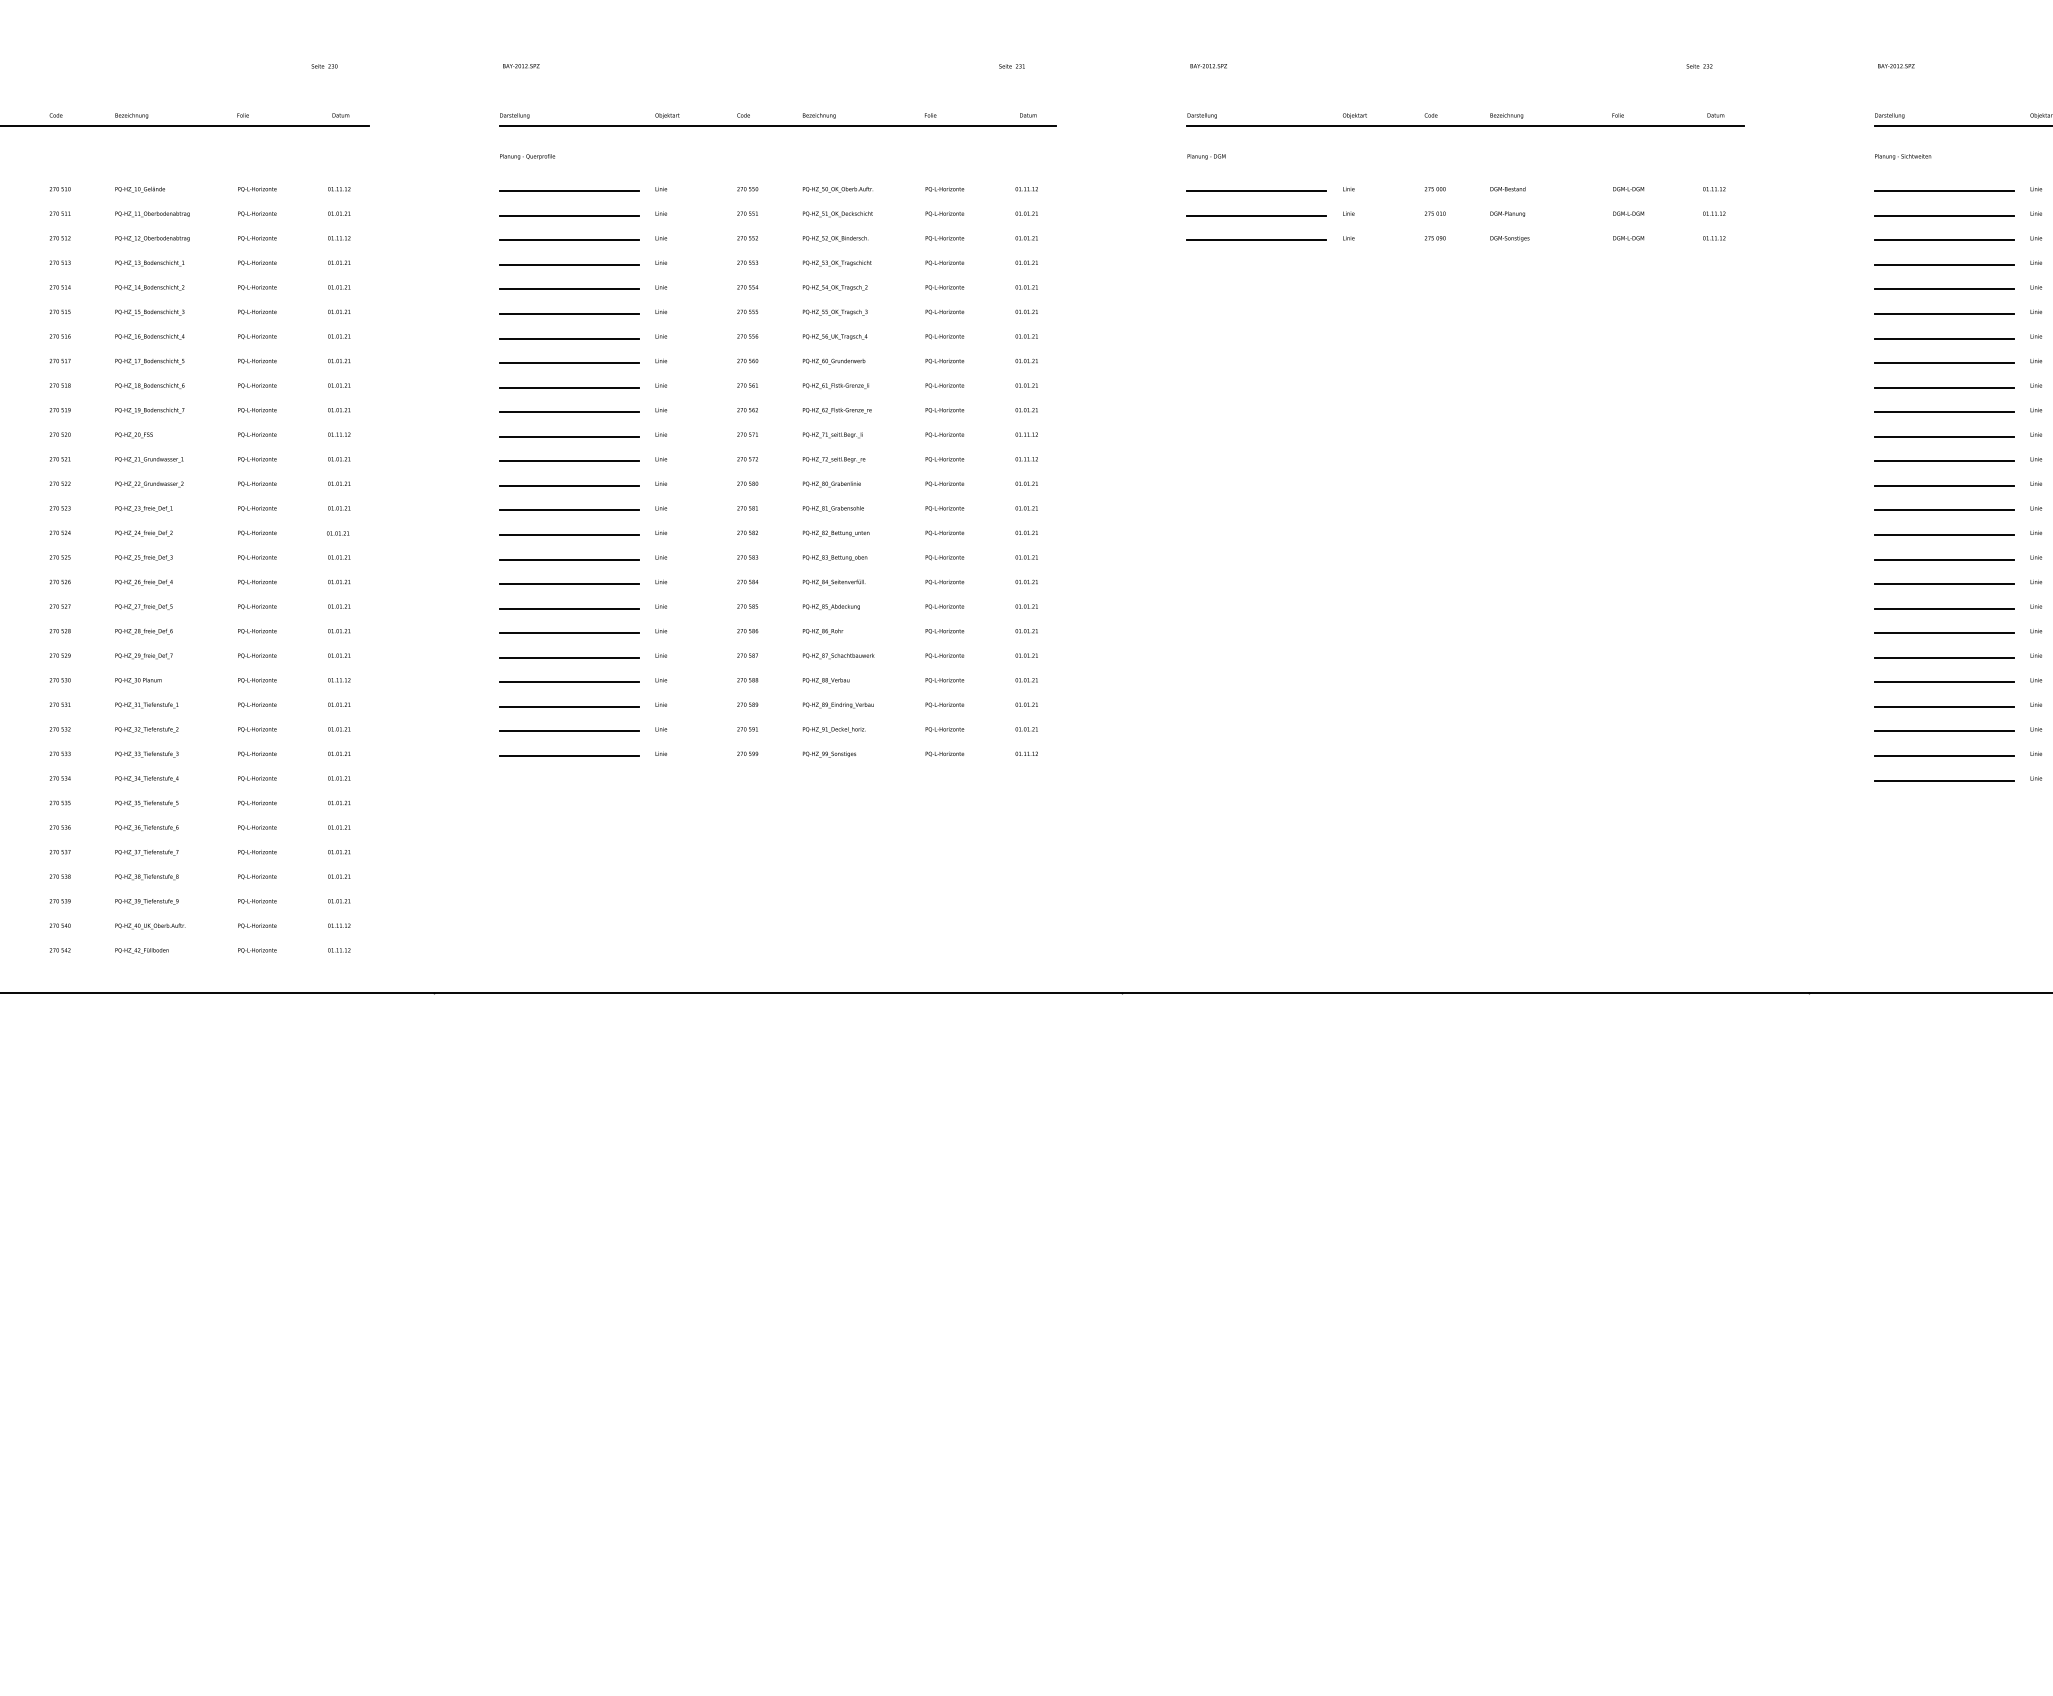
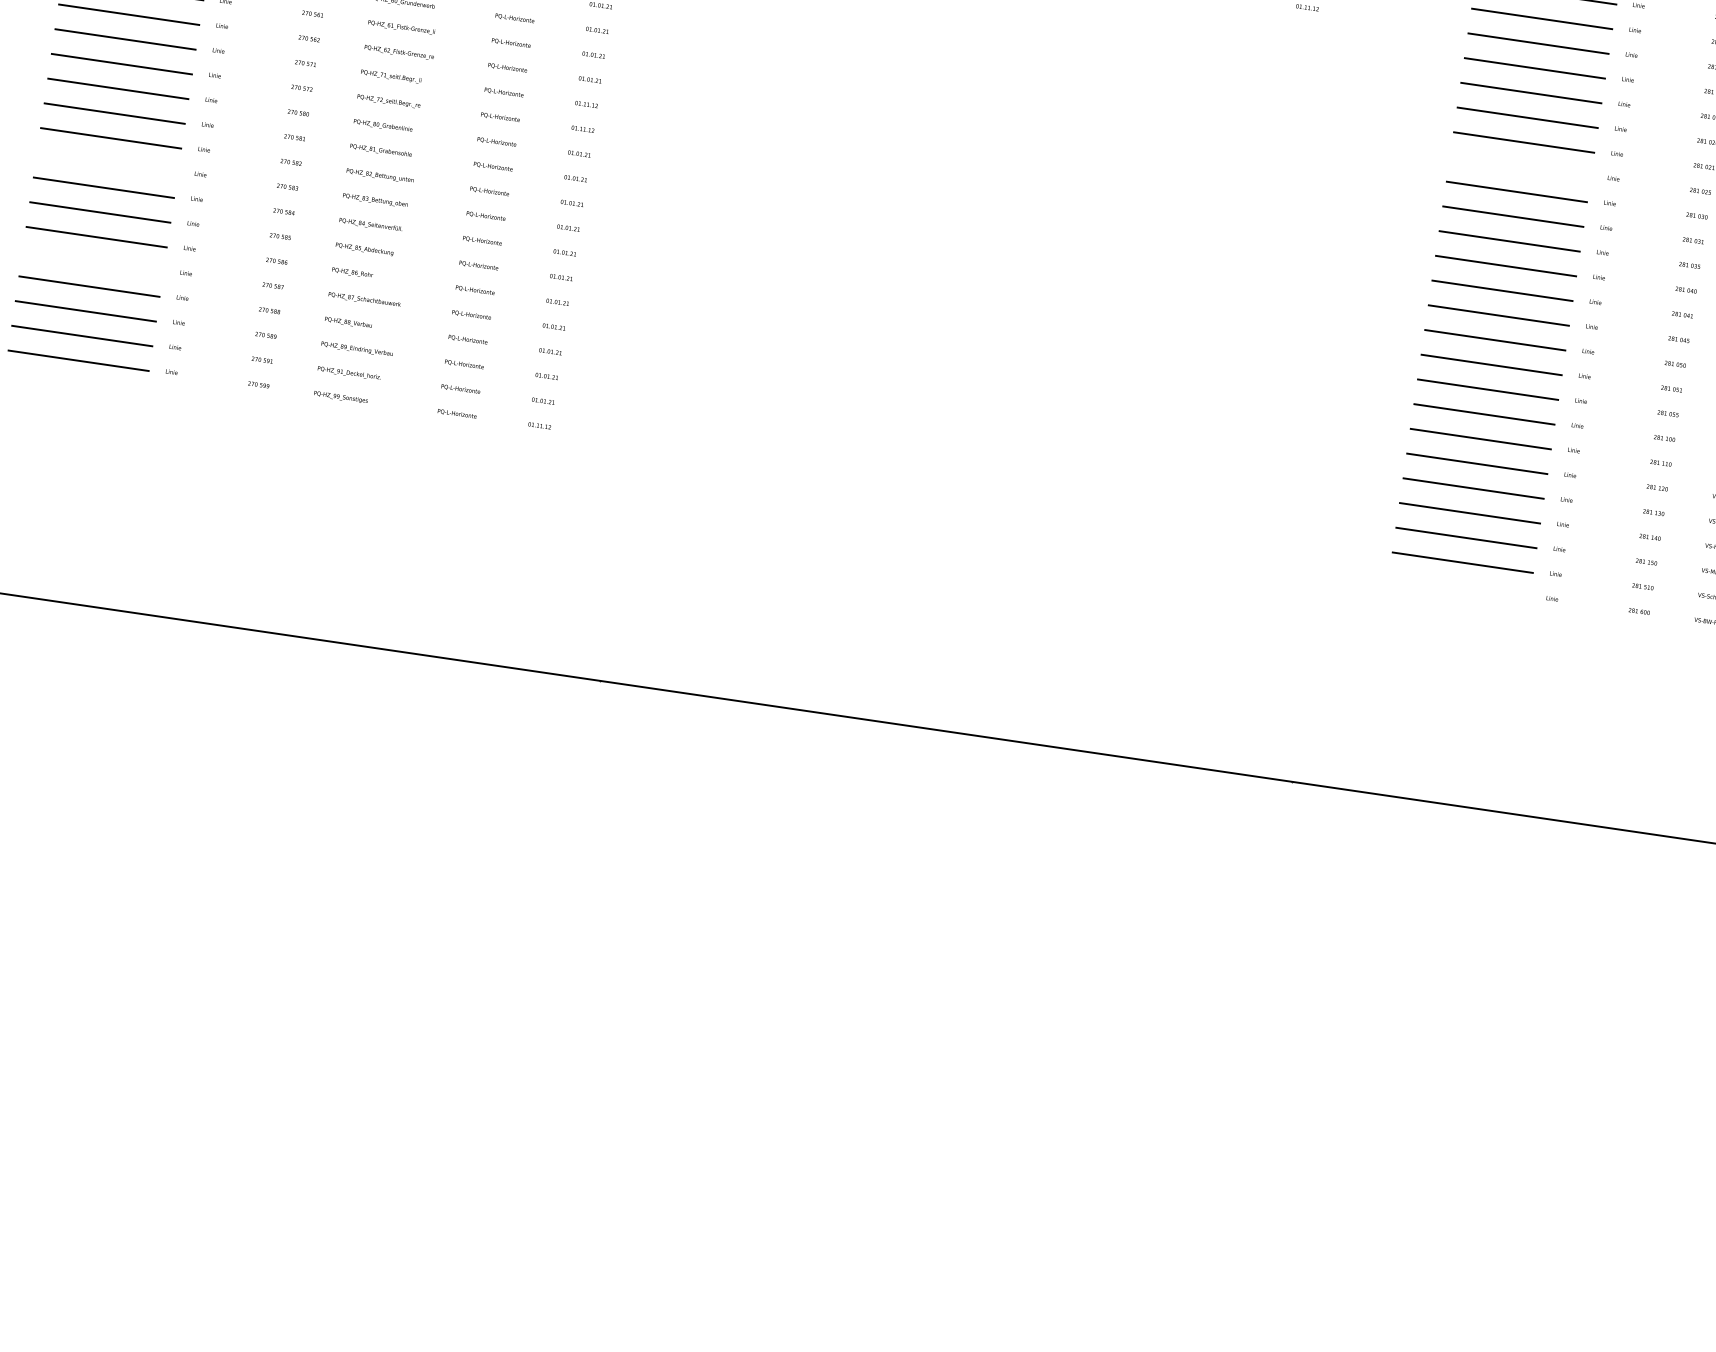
line: (1943, 363) -> (1519, 167), removed
line: (568, 559) -> (106, 162), removed
line: (569, 657) -> (93, 261), removed
line: (1943, 780) -> (1458, 587), removed

